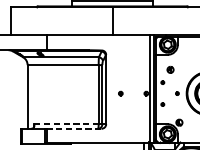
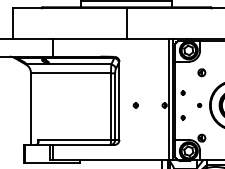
part: (170, 69) -> (201, 72), moved
line: (67, 123) -> (75, 139), dashed -> solid
line: (74, 129) -> (83, 145), dashed -> solid

